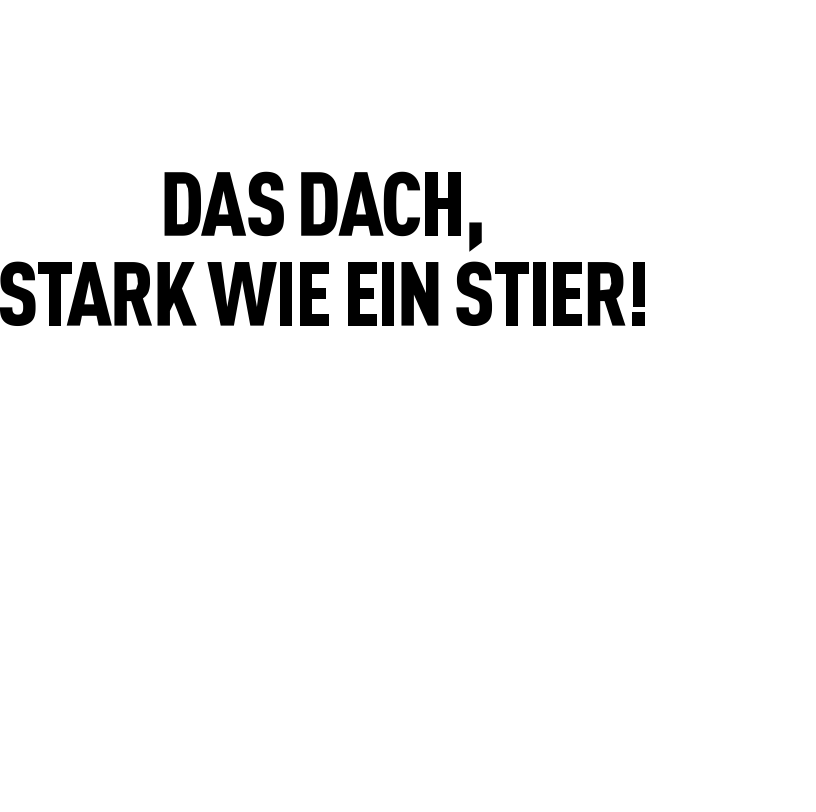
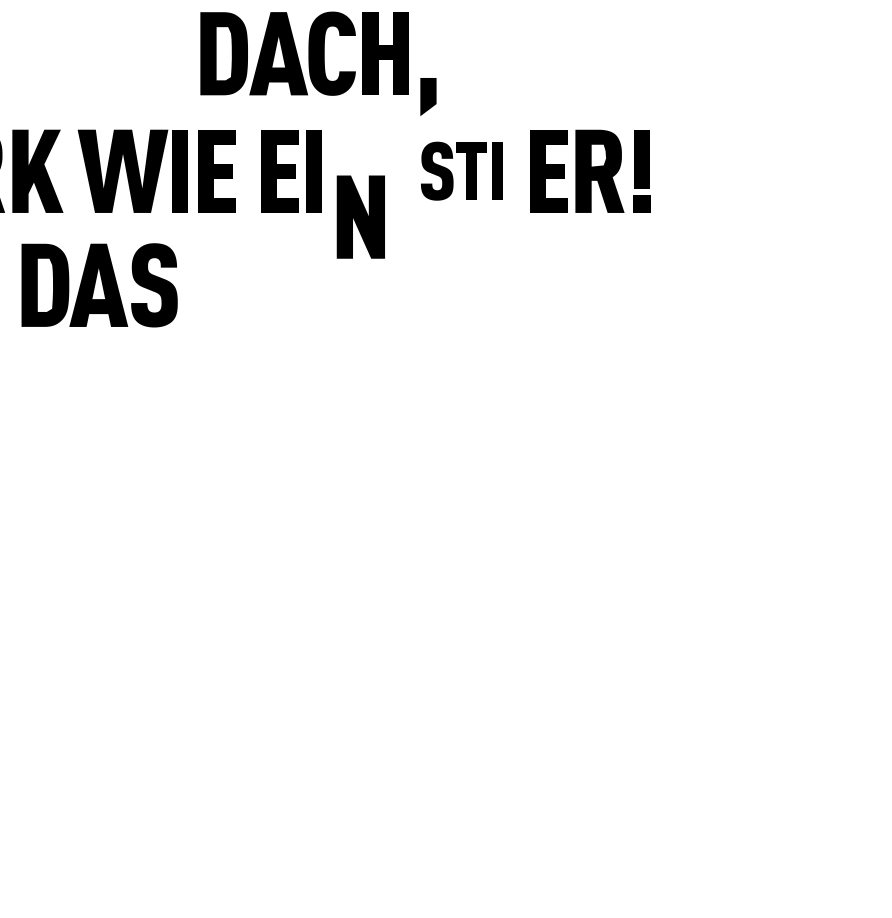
part: (223, 203) -> (98, 284), moved
part: (419, 293) -> (360, 216), moved
part: (500, 293) -> (461, 170), size x0.7

